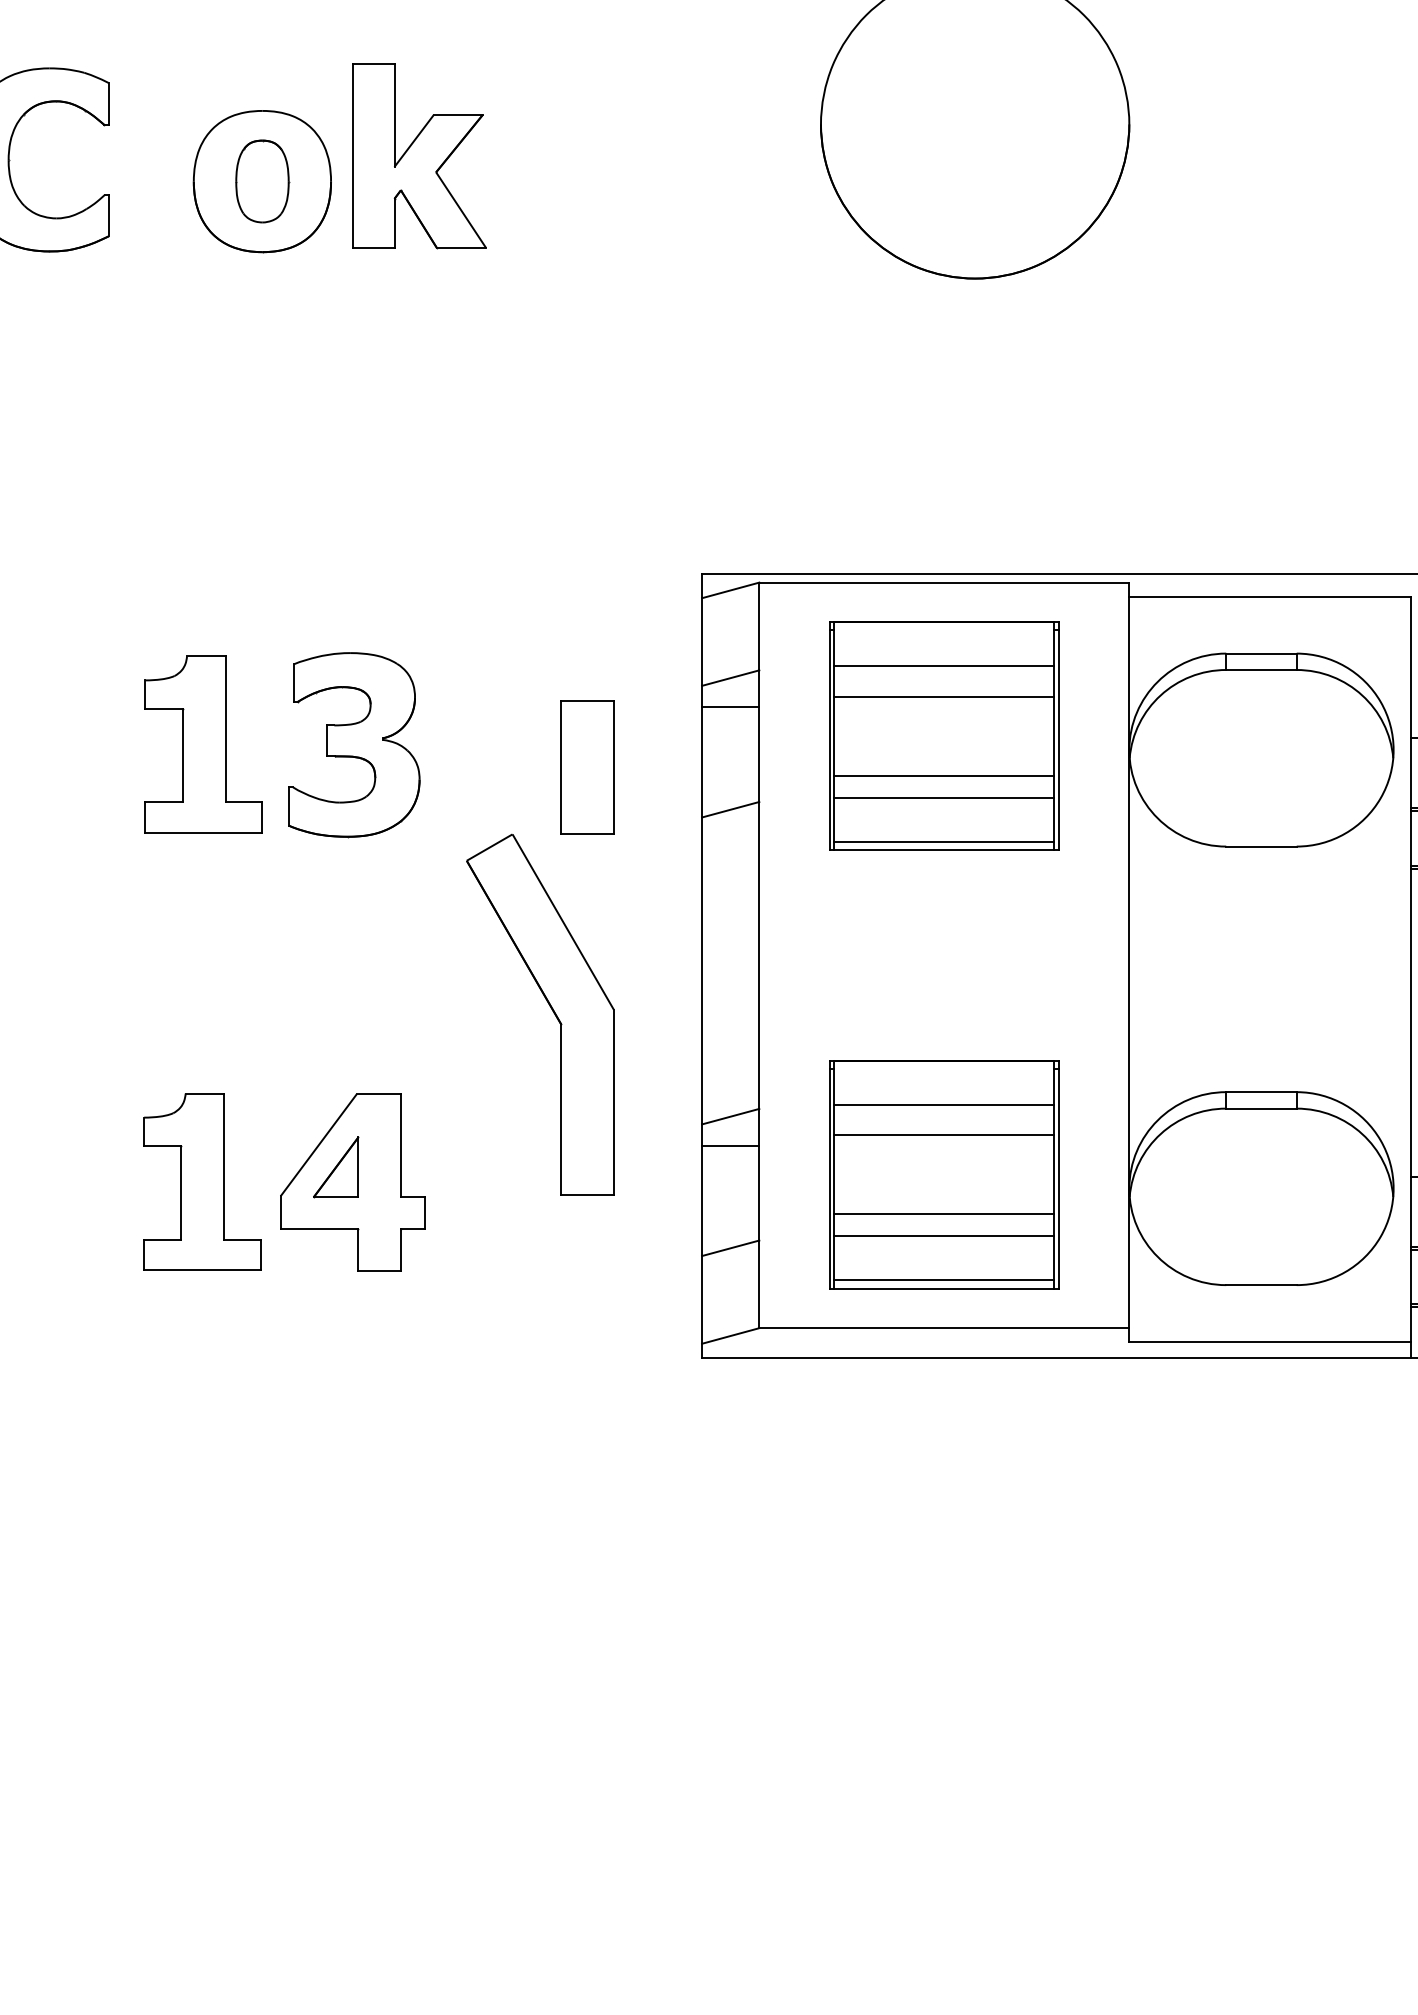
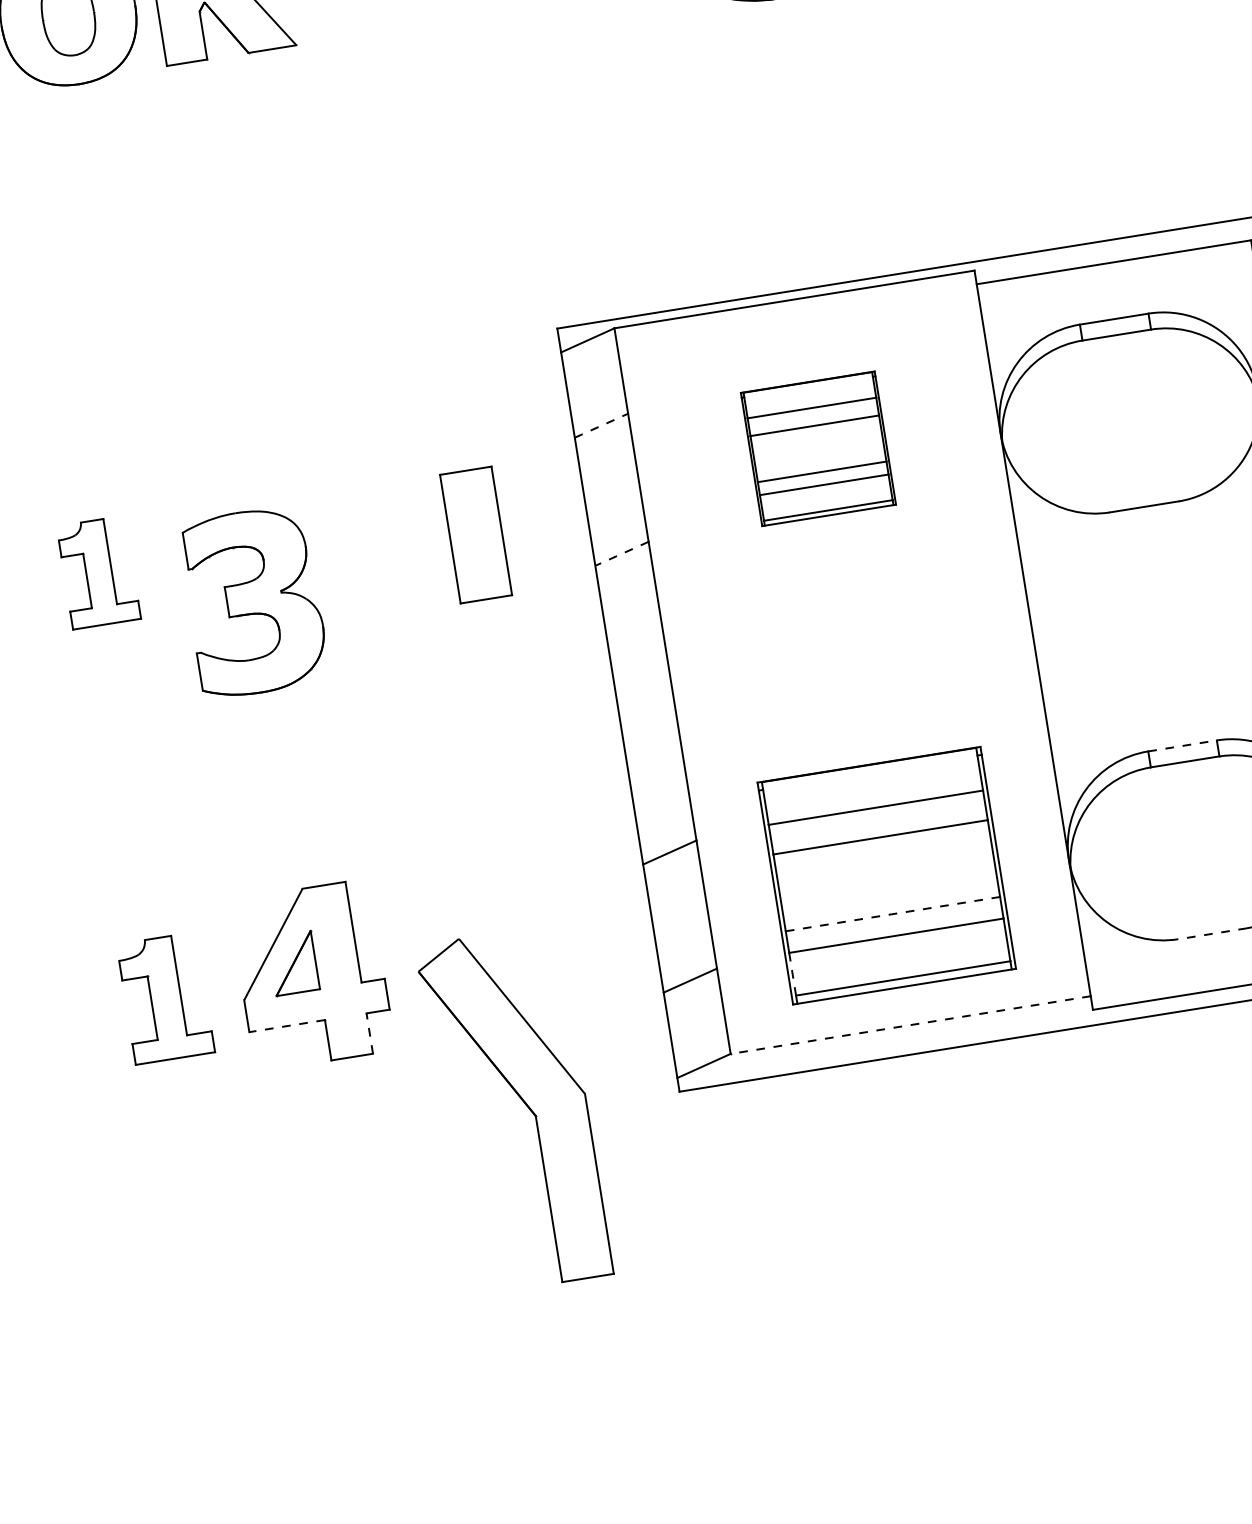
line: (730, 678) -> (601, 426), solid -> dashed
line: (730, 707) -> (605, 454), removed
part: (944, 735) -> (818, 448), size x0.6
part: (203, 744) -> (98, 572), size x0.6
part: (354, 745) -> (254, 602), moved
line: (730, 809) -> (621, 553), solid -> dashed
part: (550, 1008) -> (523, 1102), moved
line: (1261, 1092) -> (1182, 746), solid -> dashed
line: (730, 1145) -> (674, 880), removed
part: (202, 1181) -> (165, 997), size x0.7
line: (943, 1214) -> (892, 914), solid -> dashed
line: (319, 1229) -> (287, 1026), solid -> dashed
line: (401, 1249) -> (370, 1033), solid -> dashed
line: (834, 1258) -> (792, 974), solid -> dashed
line: (1260, 1285) -> (1211, 934), solid -> dashed
line: (943, 1328) -> (909, 1025), solid -> dashed

